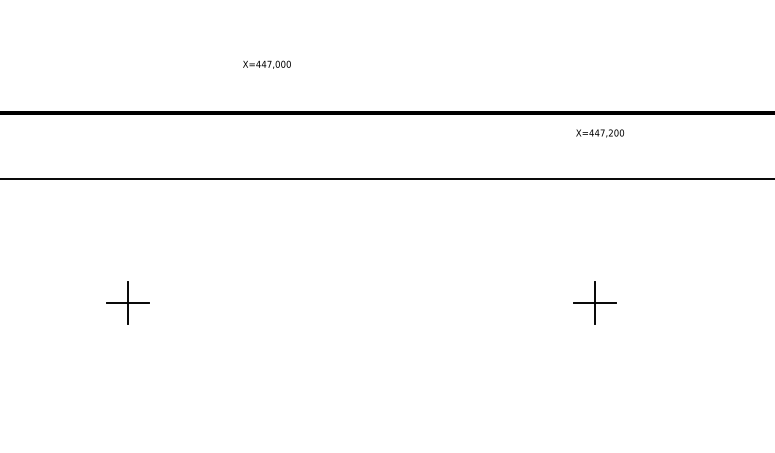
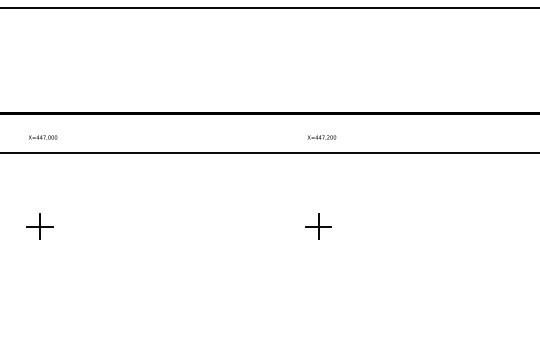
text: (266, 64) -> (42, 137), moved
text: (599, 132) -> (321, 137), moved

